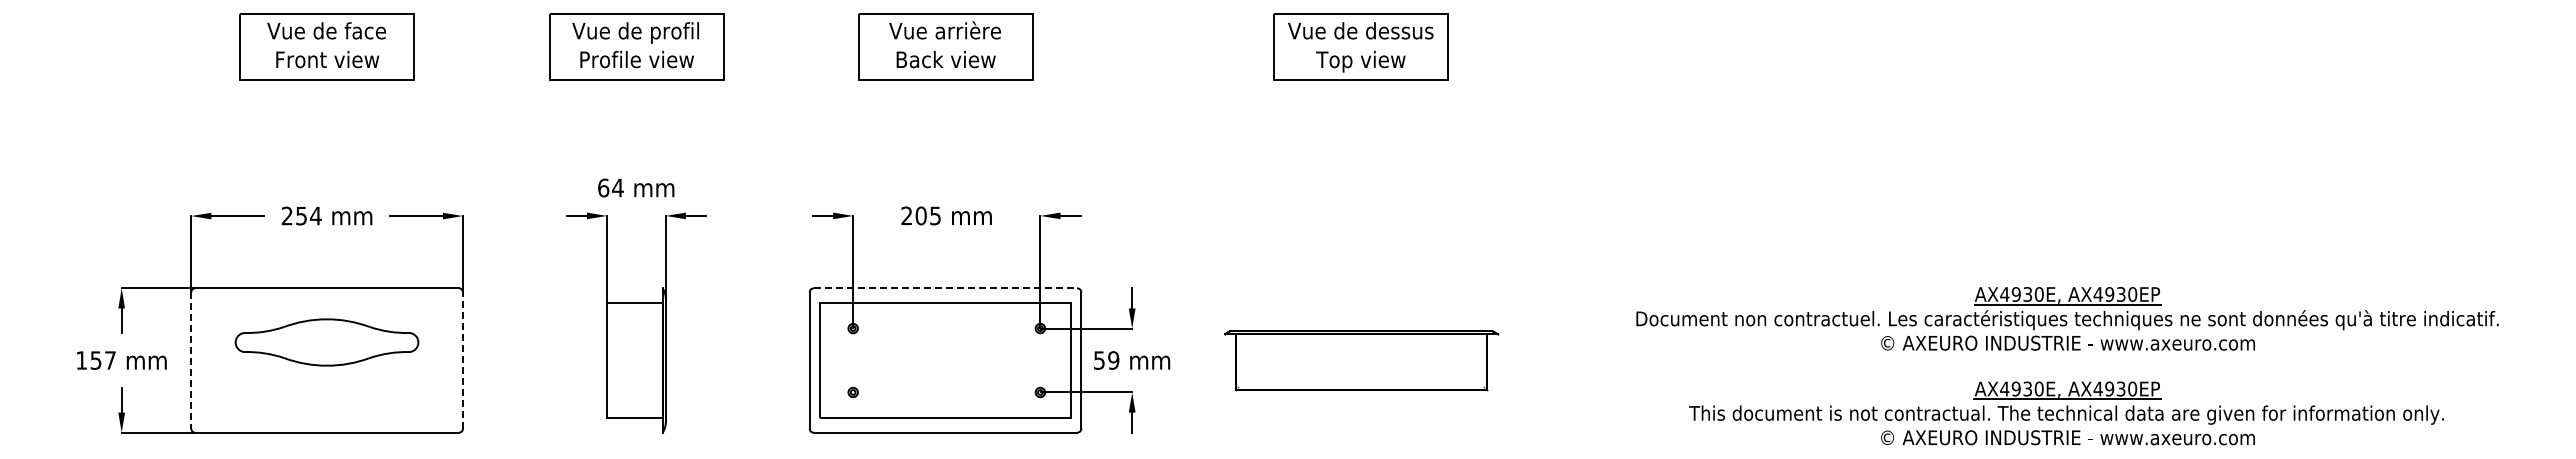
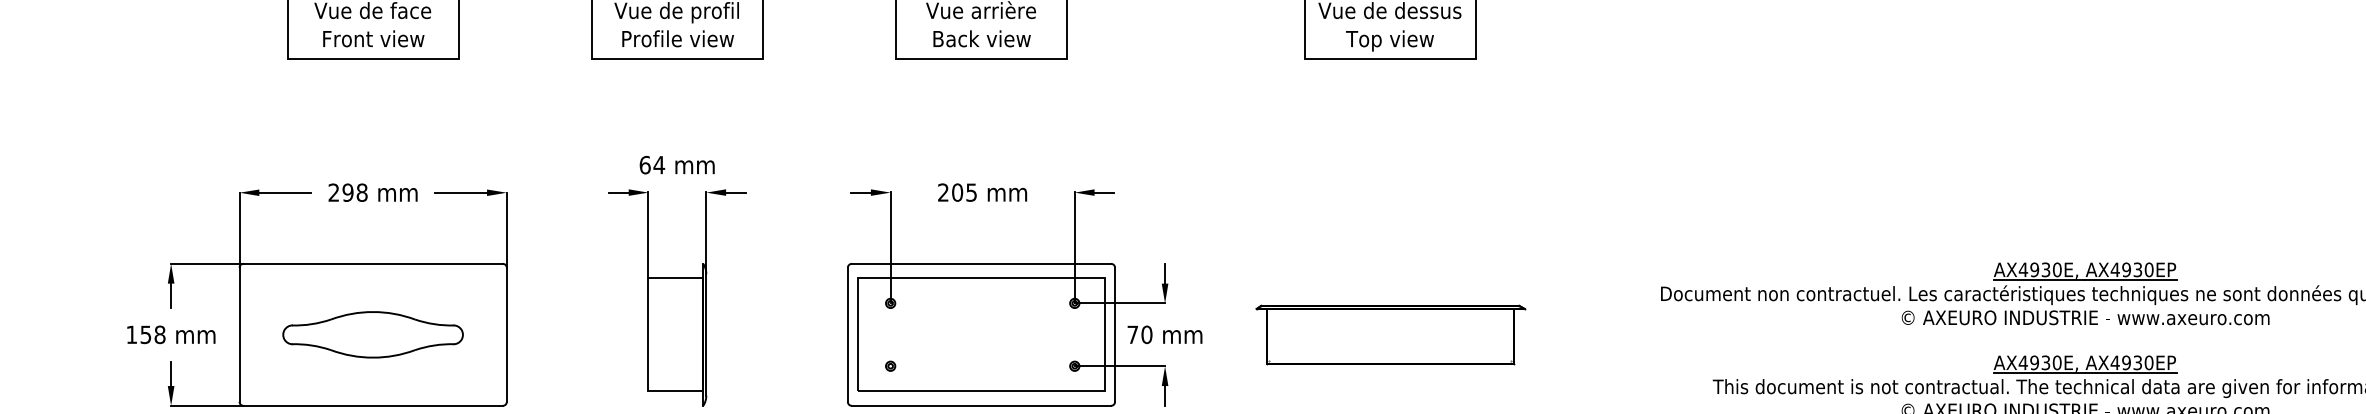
text: (308, 215) -> (354, 192), 254 -> 298
line: (945, 288) -> (981, 263), dashed -> solid
part: (326, 342) -> (372, 334), moved
text: (110, 360) -> (160, 334), 157 -> 158
line: (462, 360) -> (506, 334), dashed -> solid
text: (1106, 360) -> (1139, 334), 59 -> 70
line: (191, 361) -> (239, 335), dashed -> solid

